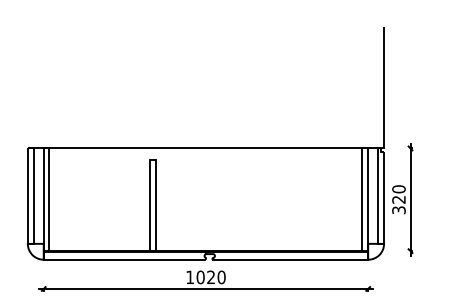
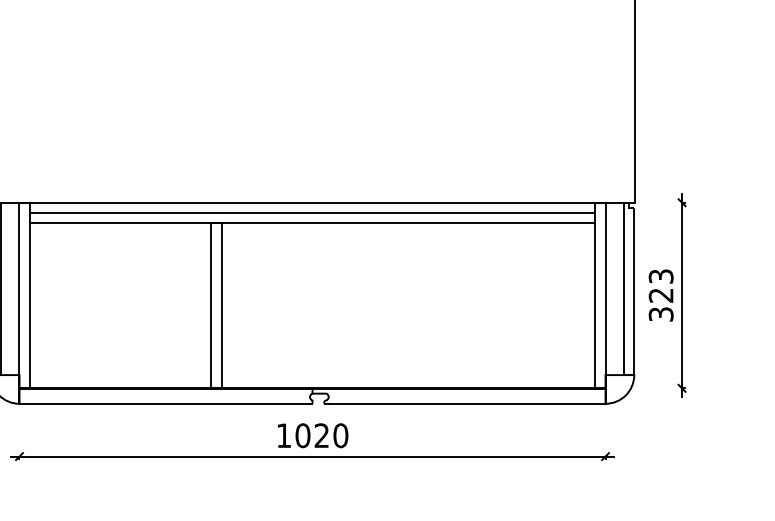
line: (205, 154) -> (311, 213), added
line: (205, 159) -> (311, 222), added
text: (398, 189) -> (660, 276), 320 -> 323

